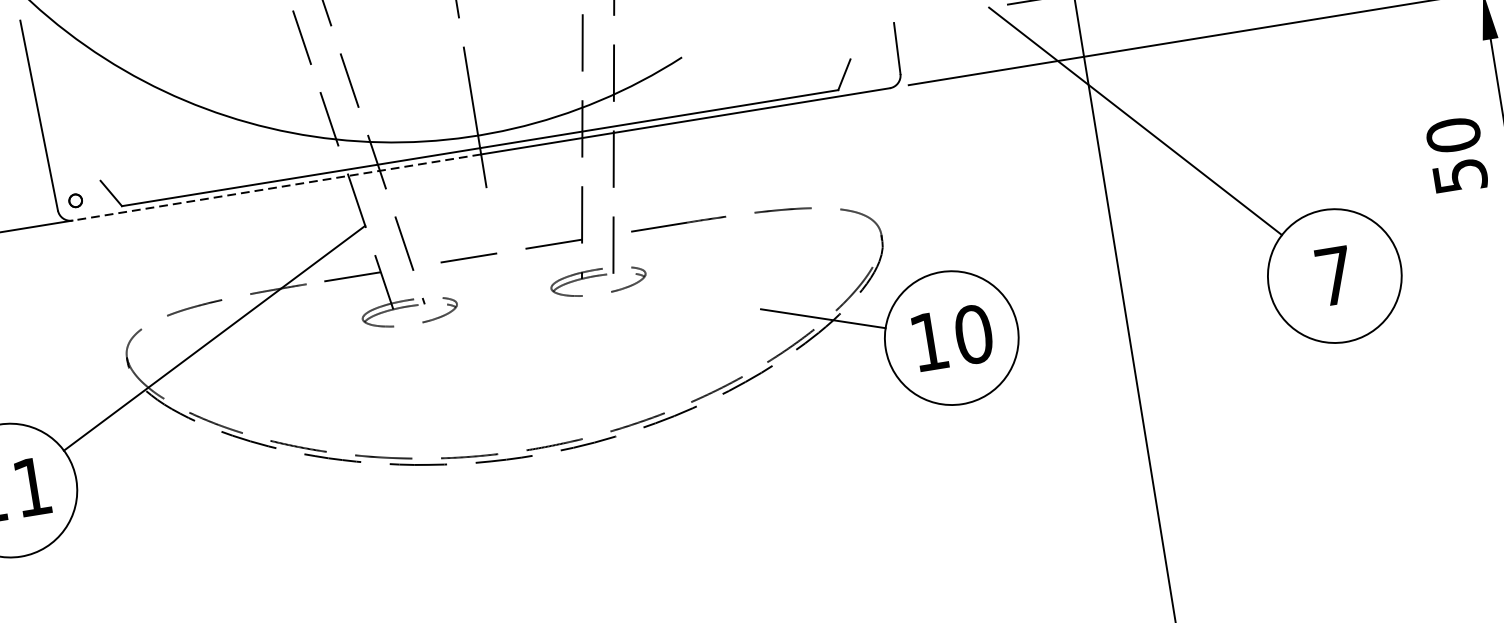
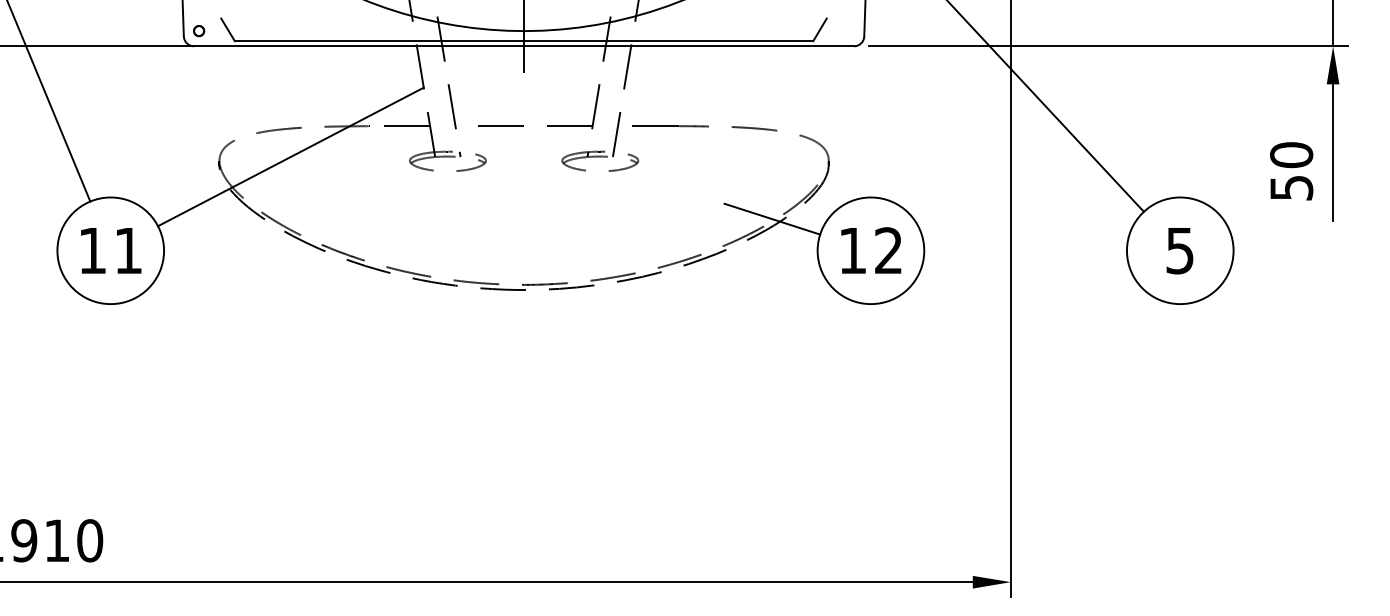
line: (276, 187) -> (358, 46), dashed -> solid
text: (1334, 277) -> (1179, 251), 7 -> 5
text: (973, 334) -> (888, 250), 10 -> 12

